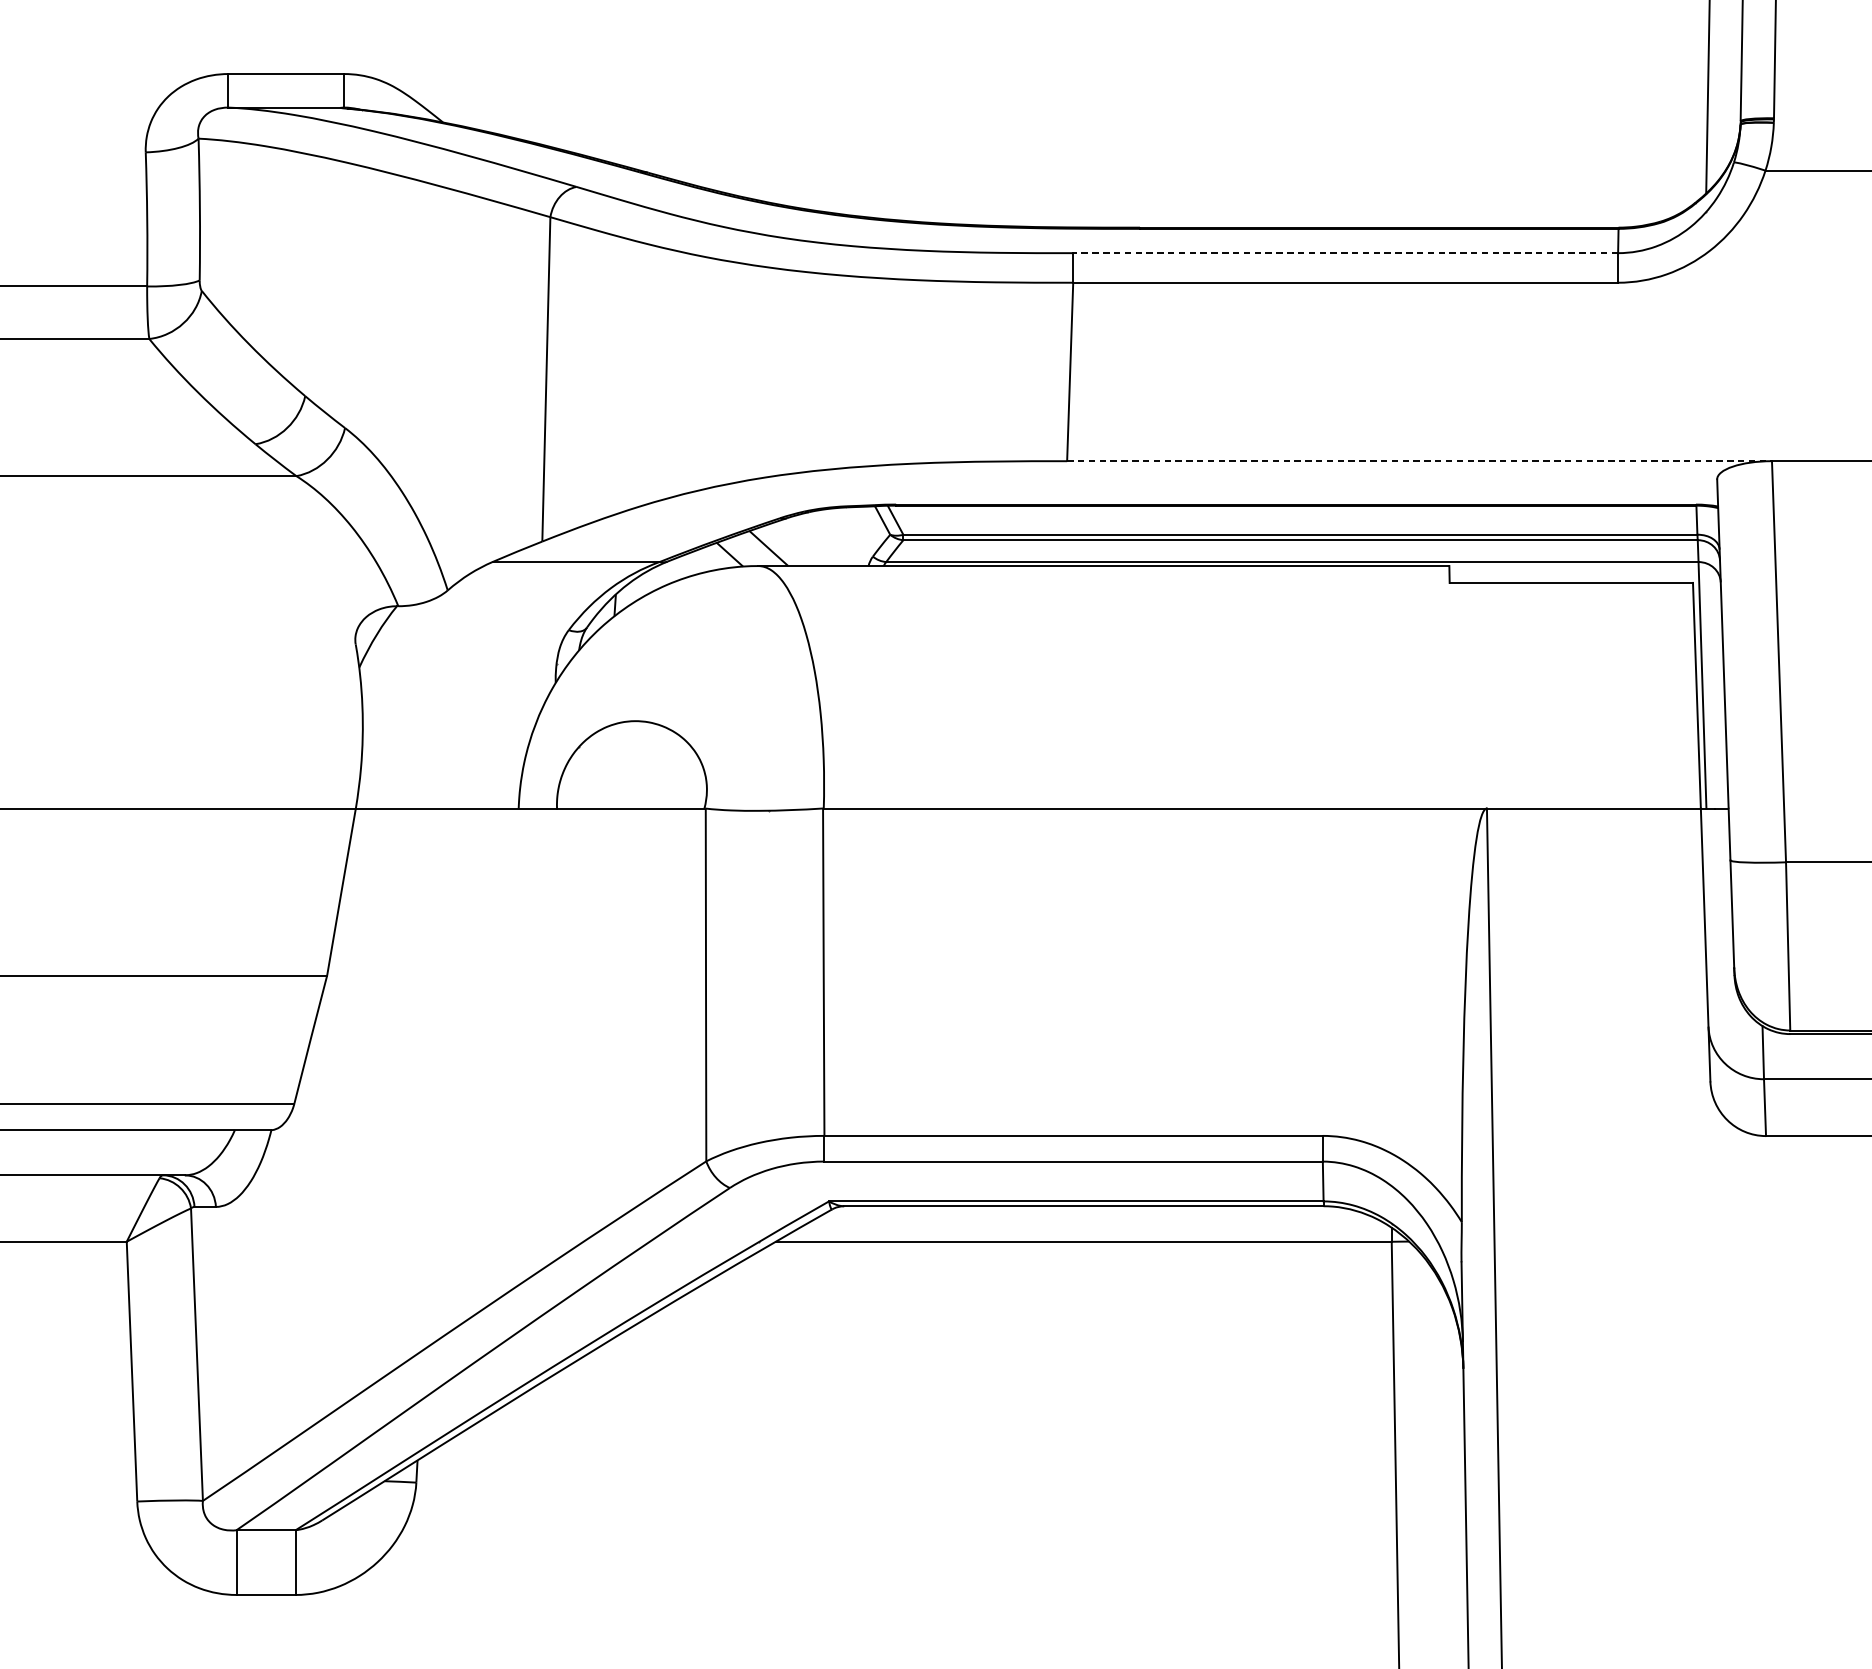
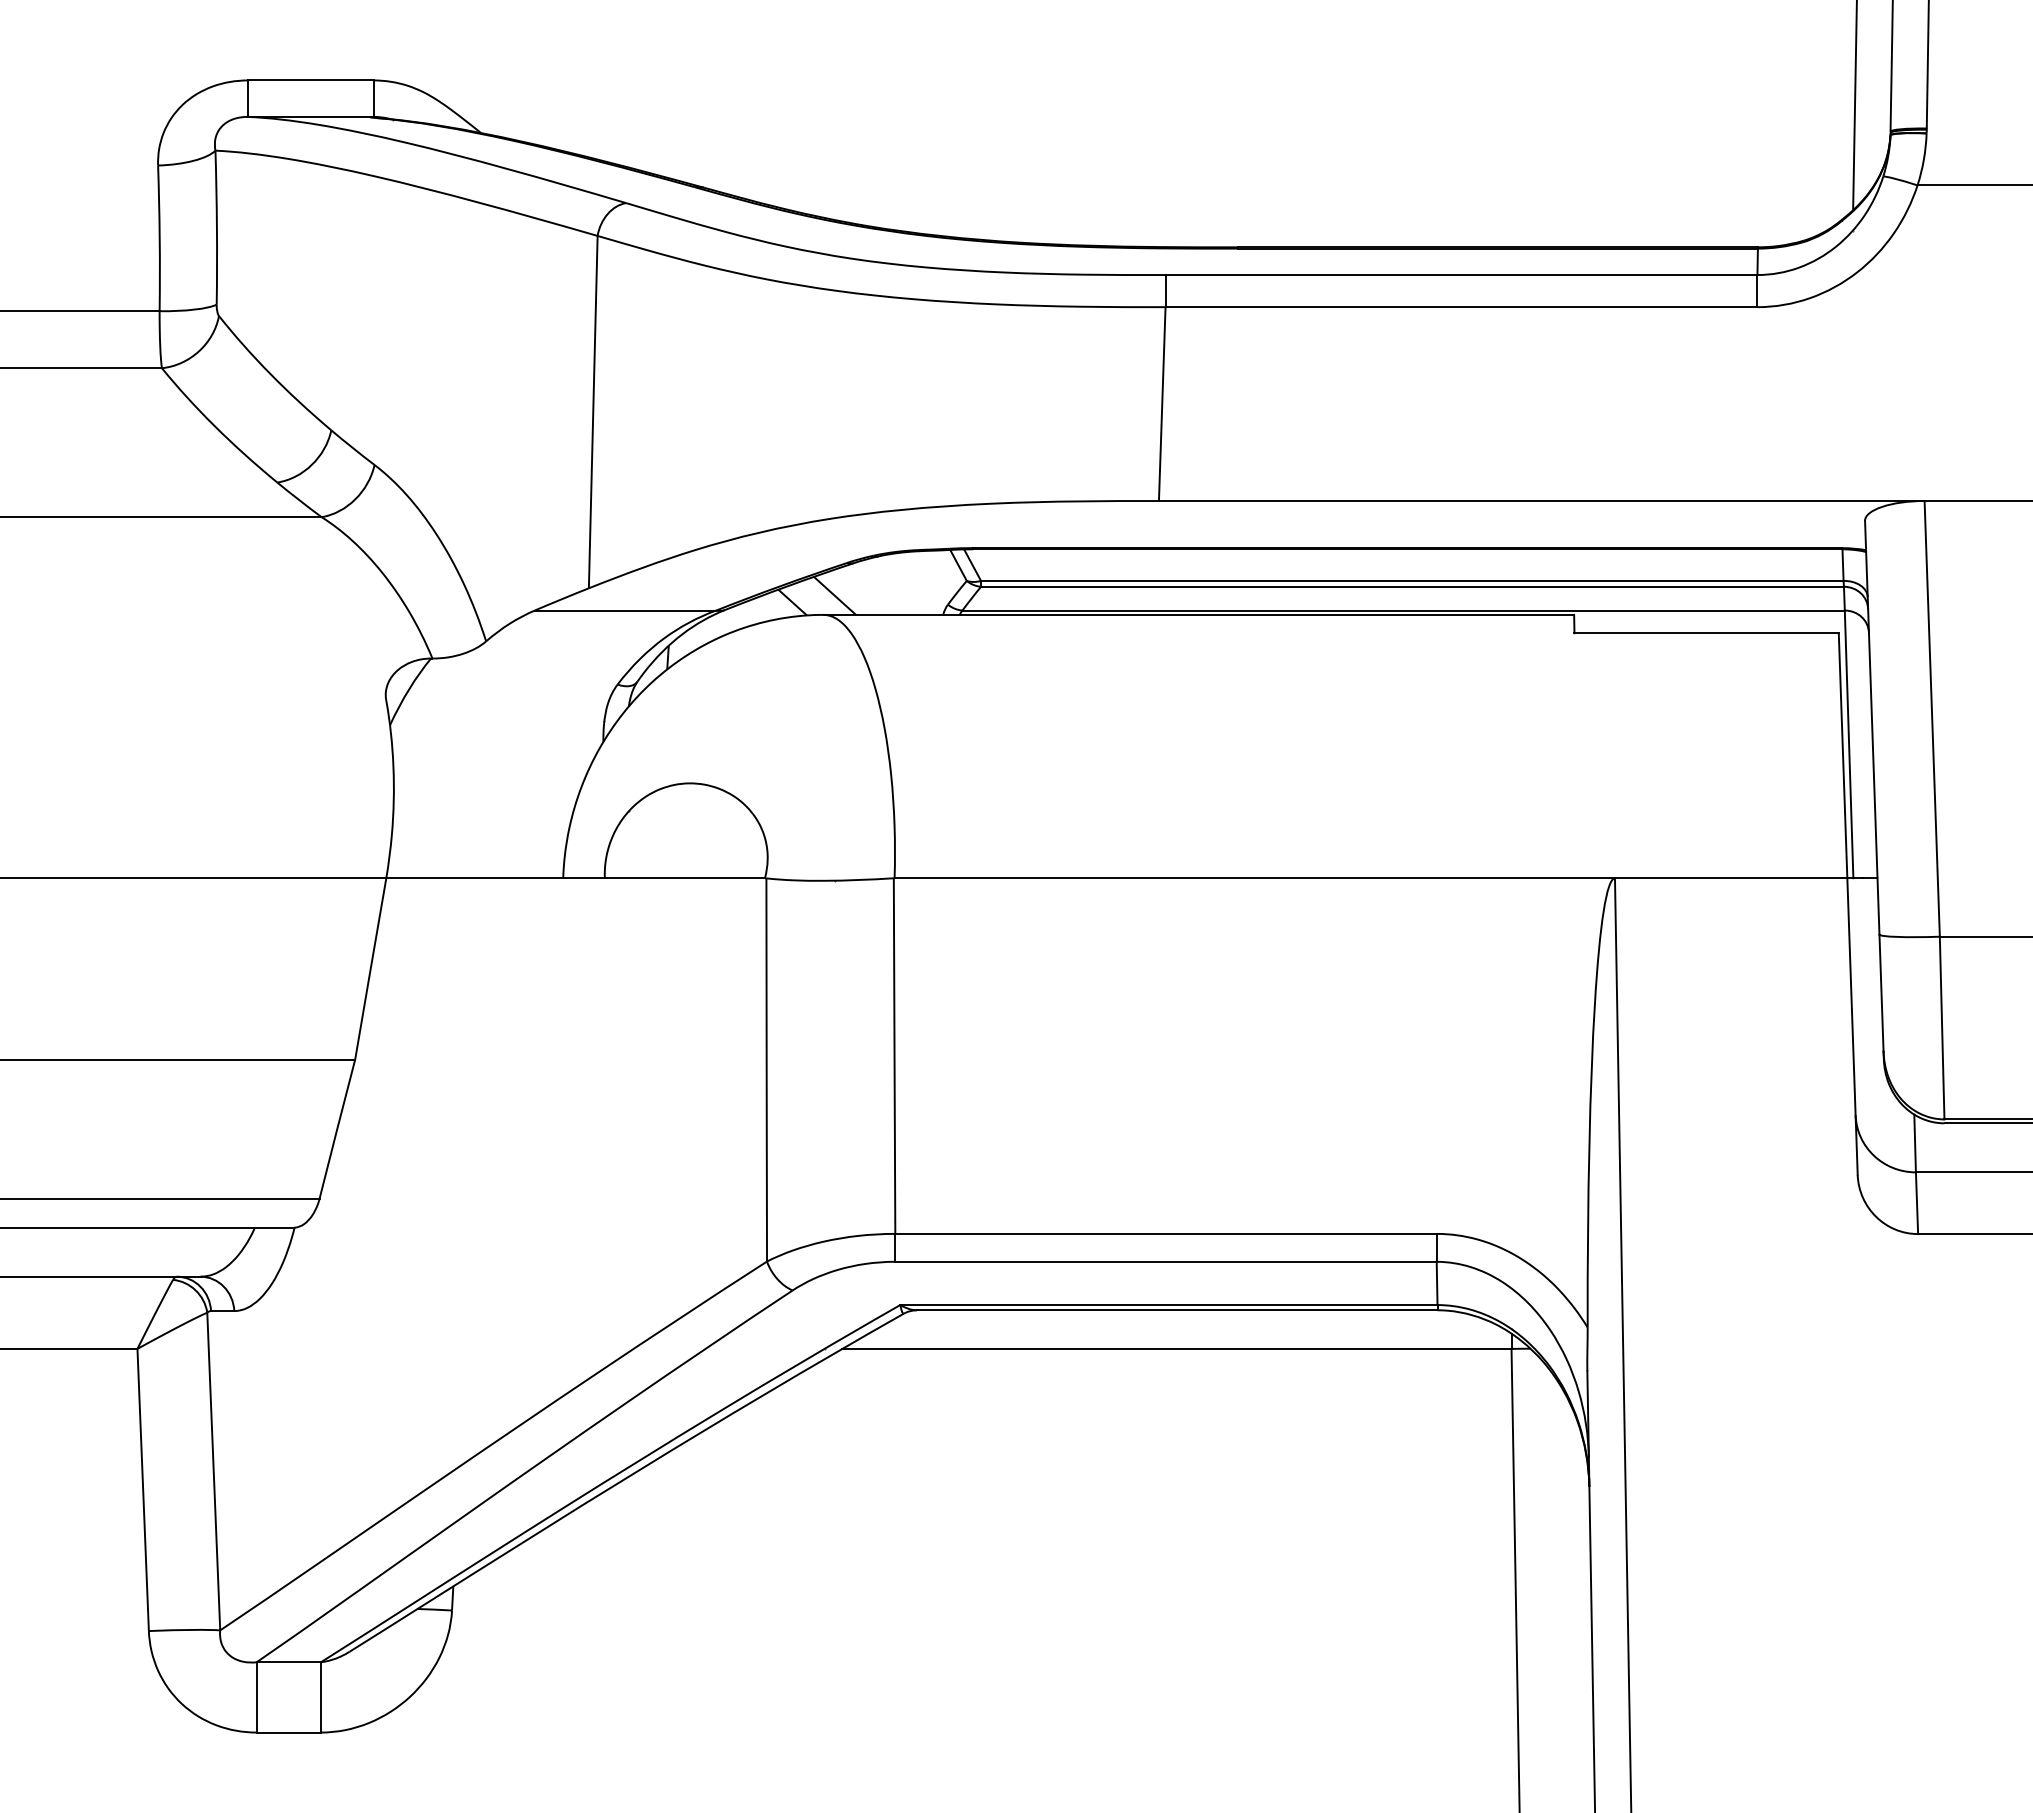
line: (1345, 253) -> (1461, 275), dashed -> solid
line: (1419, 461) -> (1541, 501), dashed -> solid

